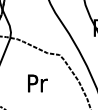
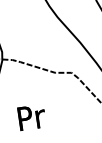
text: (37, 83) -> (31, 117), moved

